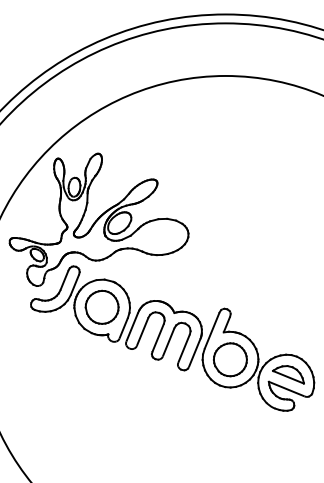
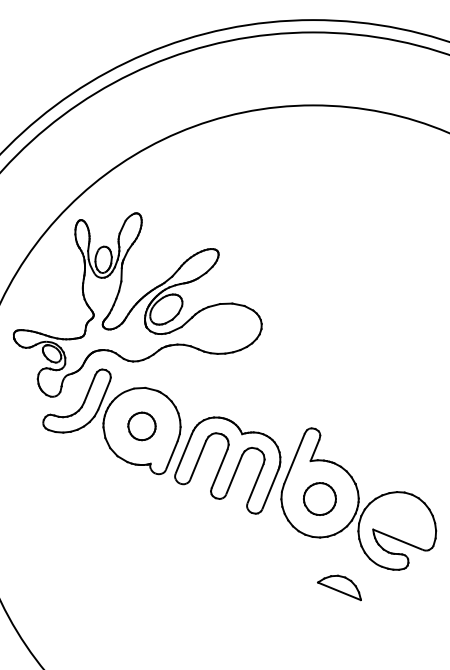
part: (101, 307) -> (141, 426), size x0.6
part: (230, 359) -> (319, 498), size x0.7
part: (288, 374) -> (339, 587), moved

